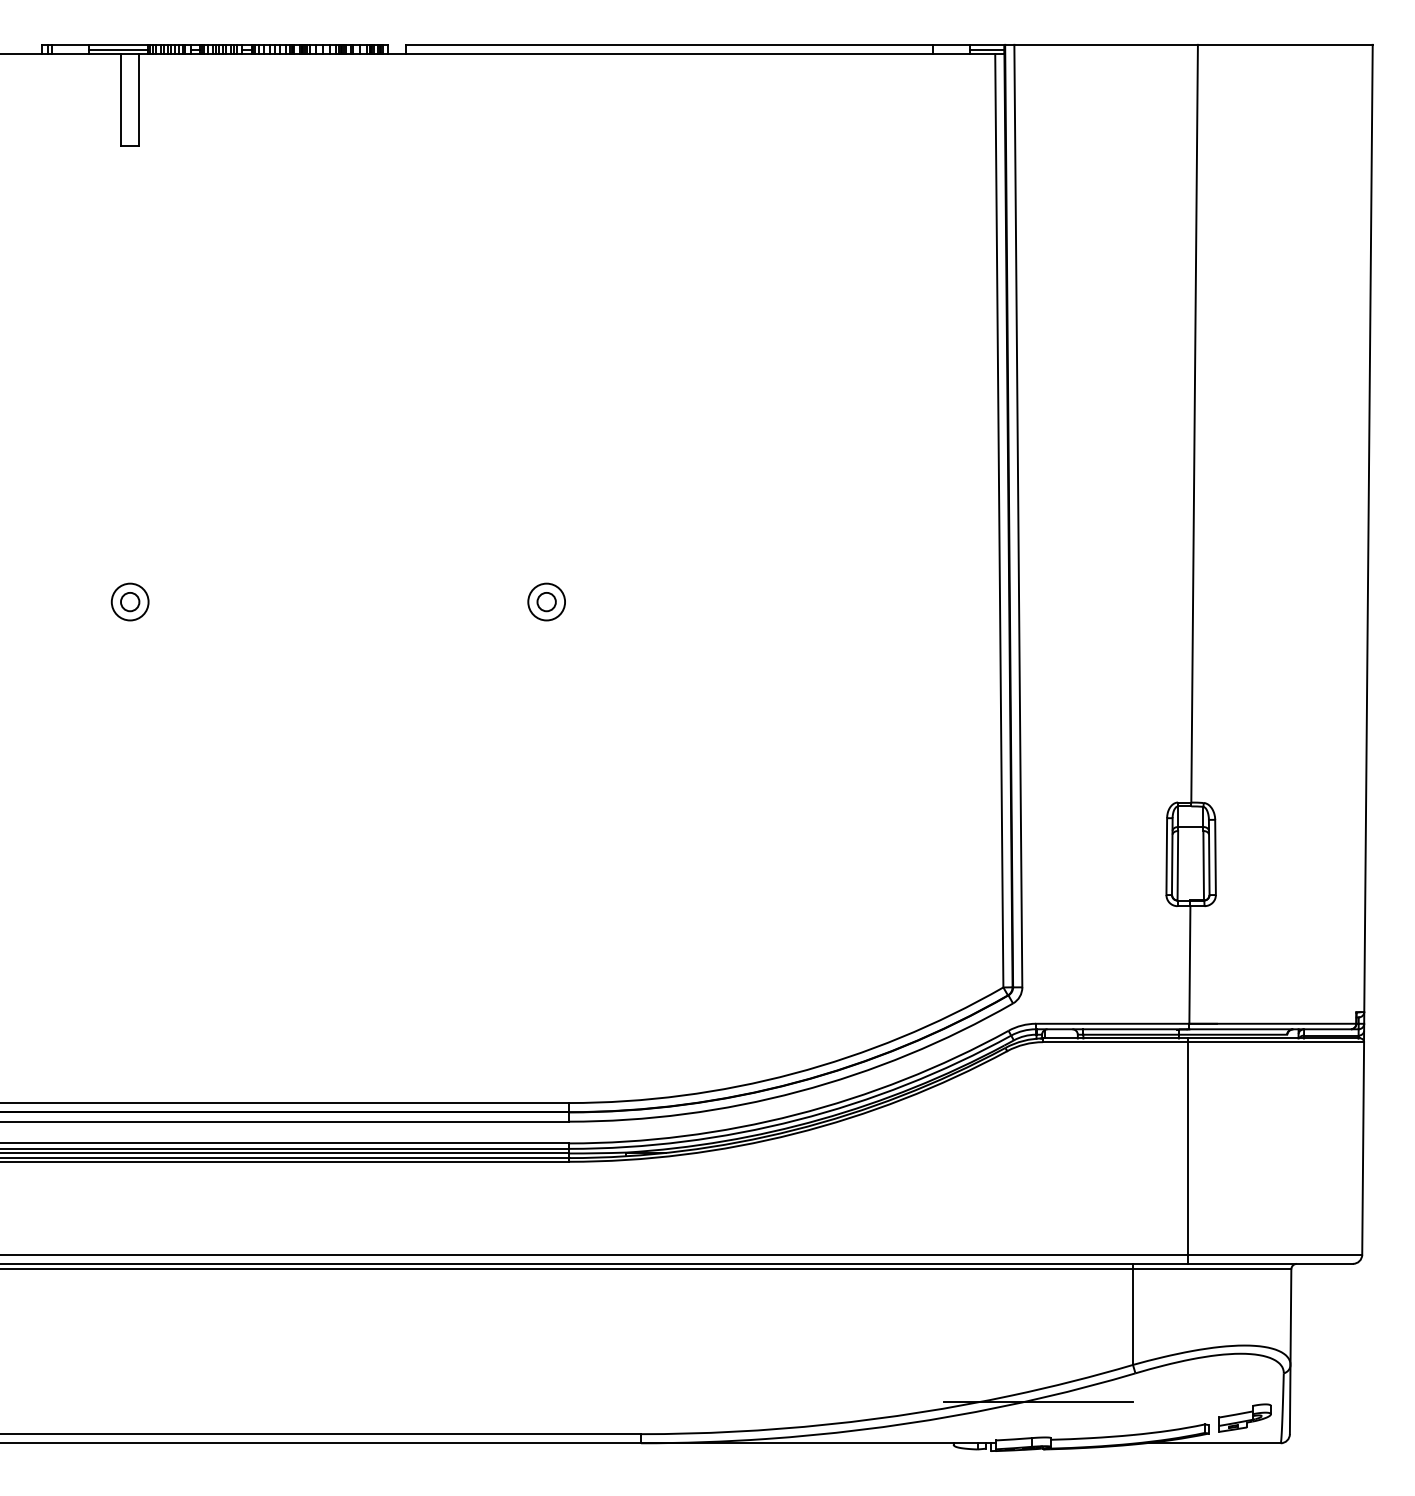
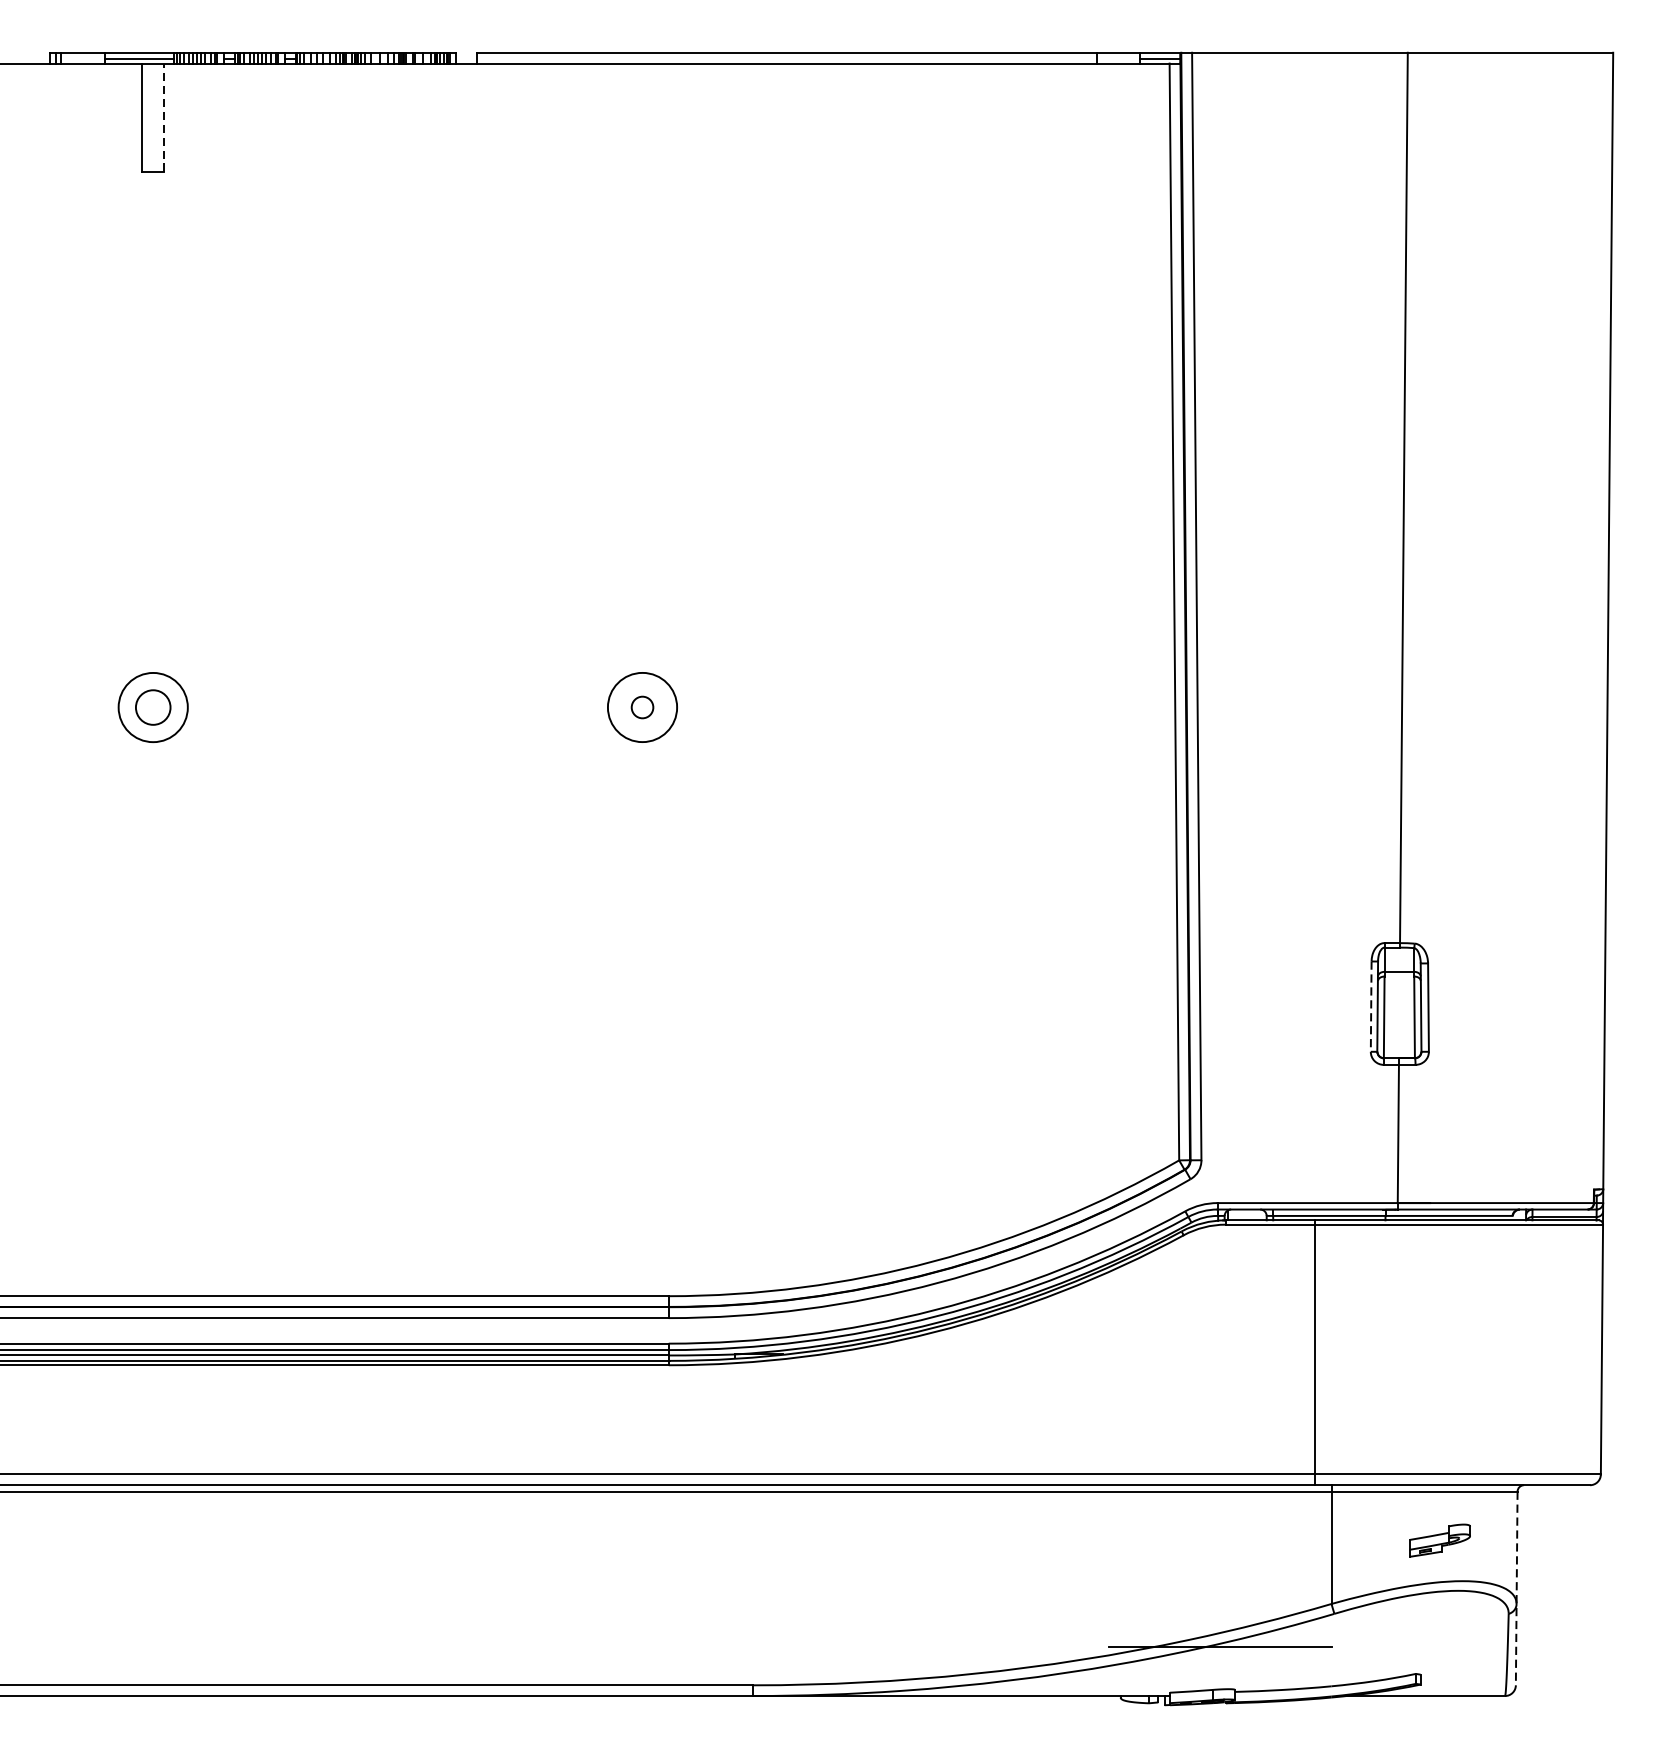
line: (139, 99) -> (164, 116), solid -> dashed
part: (129, 601) -> (152, 706), size x1.6
circle: (546, 601) -> (642, 706), size x1.6
line: (1166, 857) -> (1370, 1007), solid -> dashed
line: (1188, 1150) -> (1315, 1351), moved
line: (1290, 1352) -> (1516, 1589), solid -> dashed
part: (1244, 1417) -> (1439, 1539), moved

